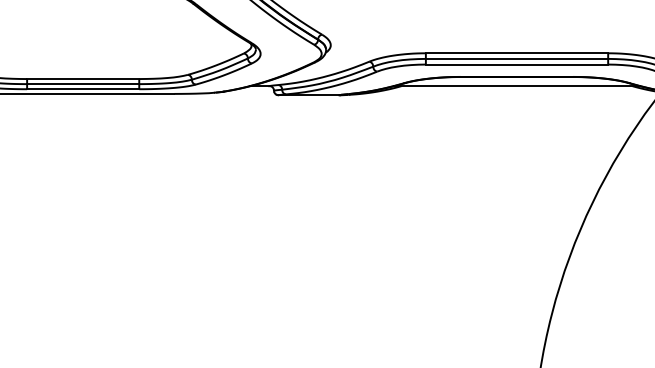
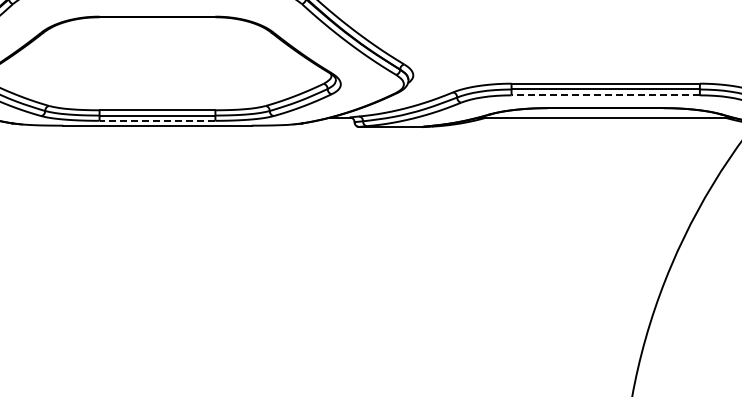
line: (516, 64) -> (605, 95), solid -> dashed
line: (83, 88) -> (157, 120), solid -> dashed

